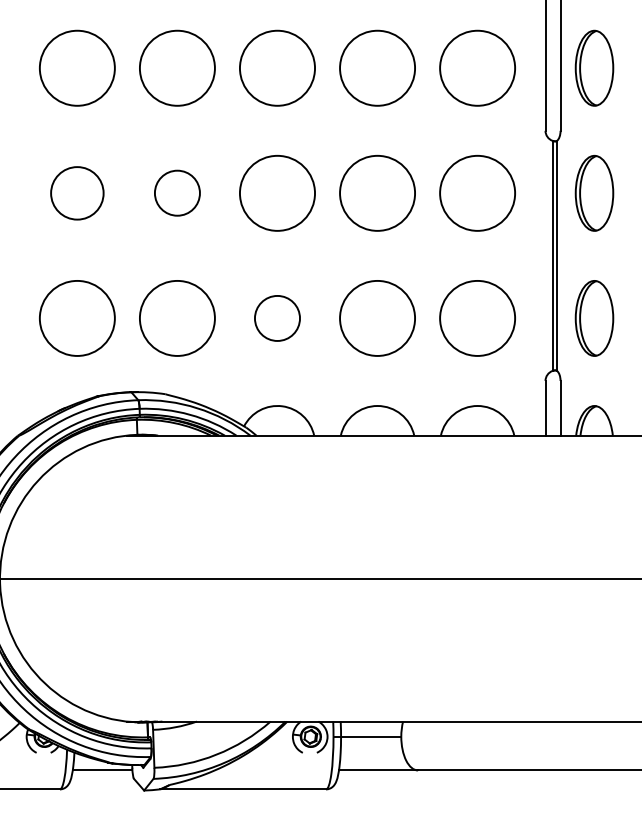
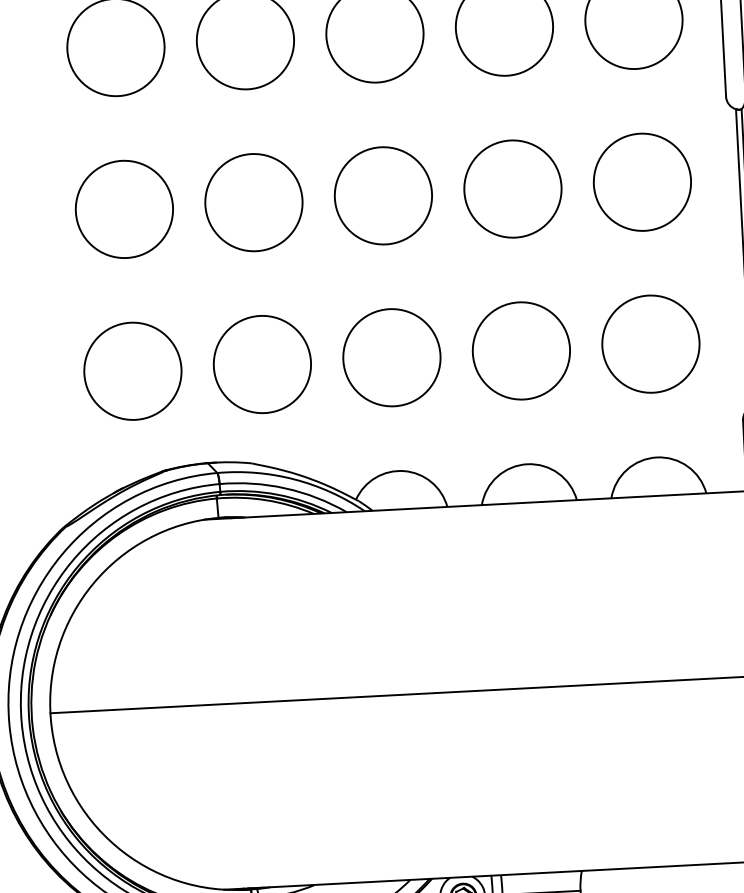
circle: (76, 192) -> (123, 208), size x1.43
circle: (177, 192) -> (253, 201), size x1.67
circle: (277, 318) -> (391, 357), size x1.67

